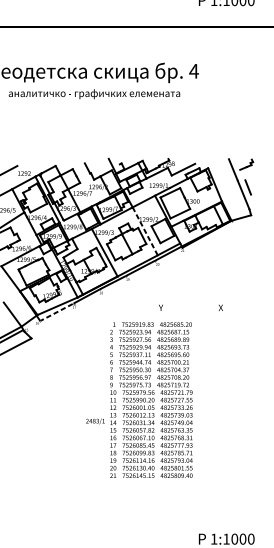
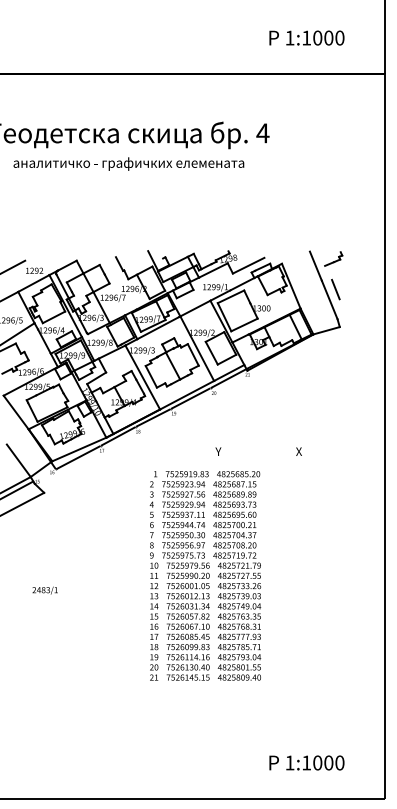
line: (145, 231) -> (197, 348), dashed -> solid
line: (56, 312) -> (77, 457), dashed -> solid
text: (94, 421) -> (44, 590), moved

